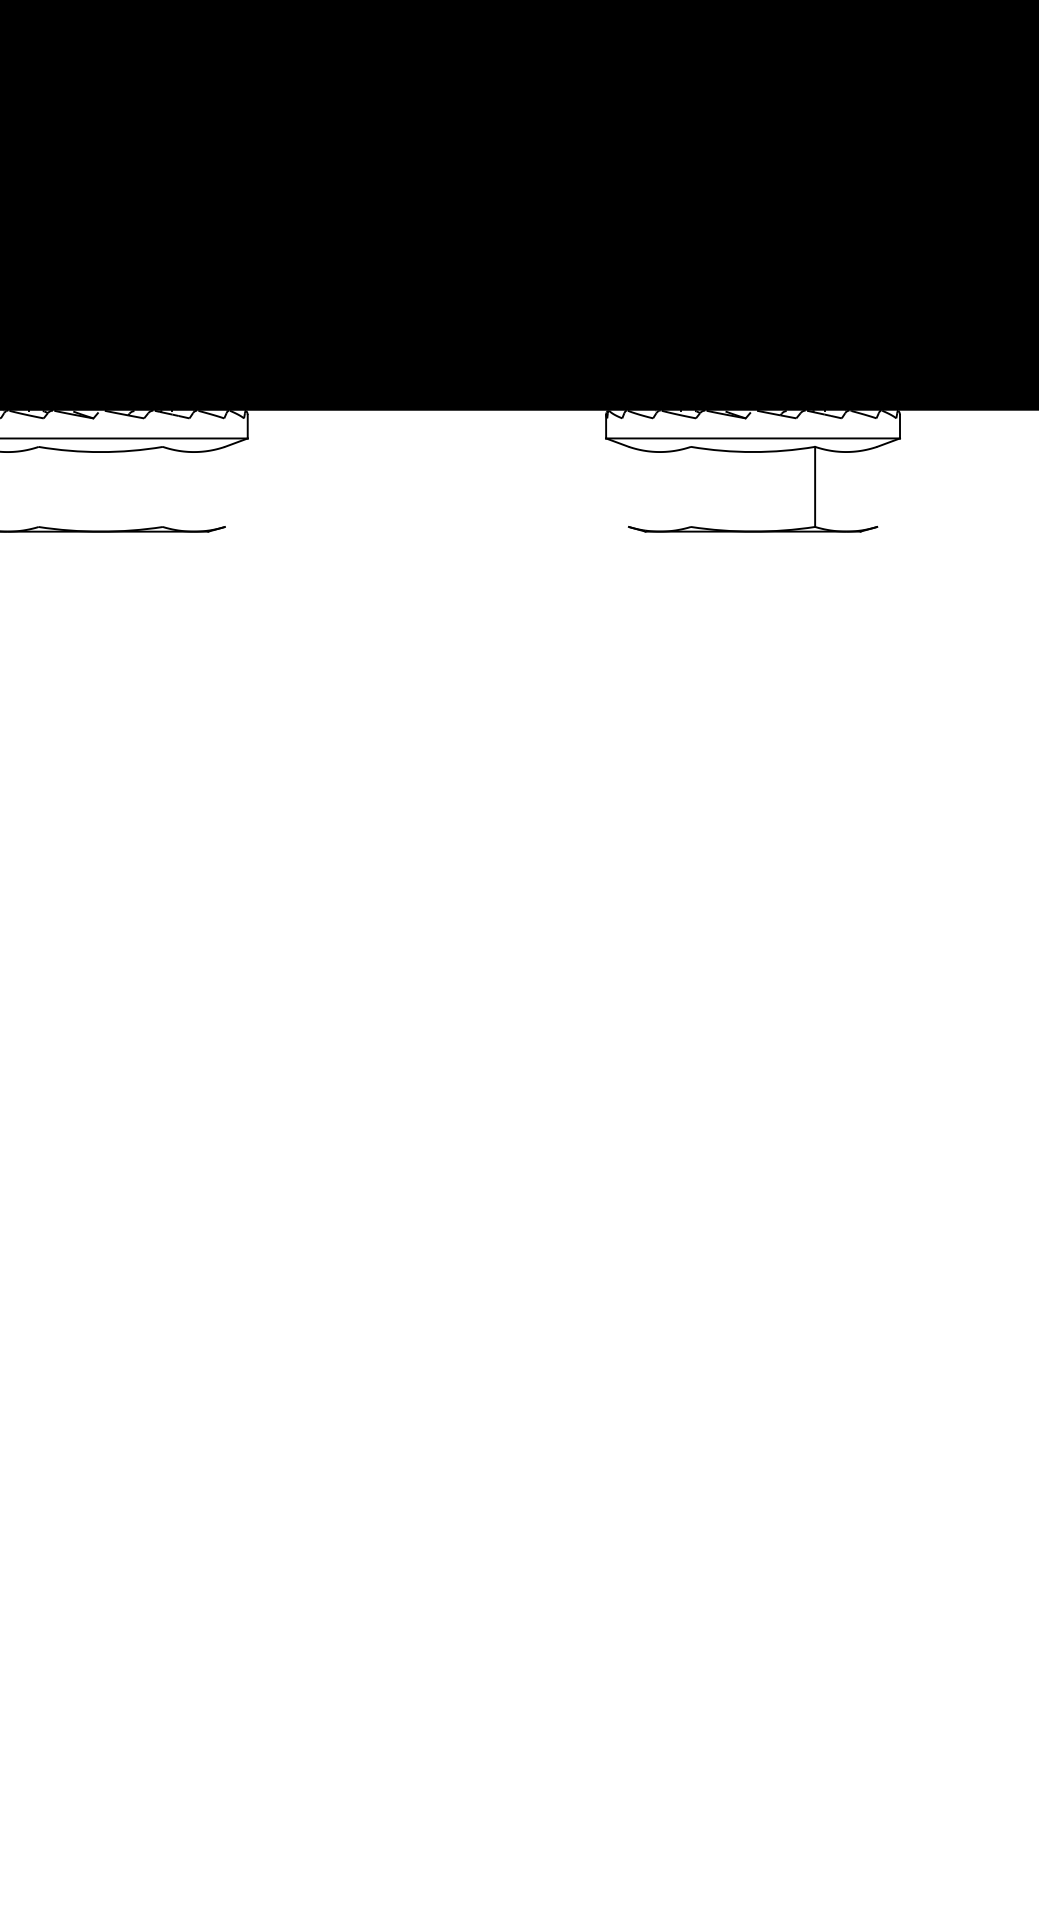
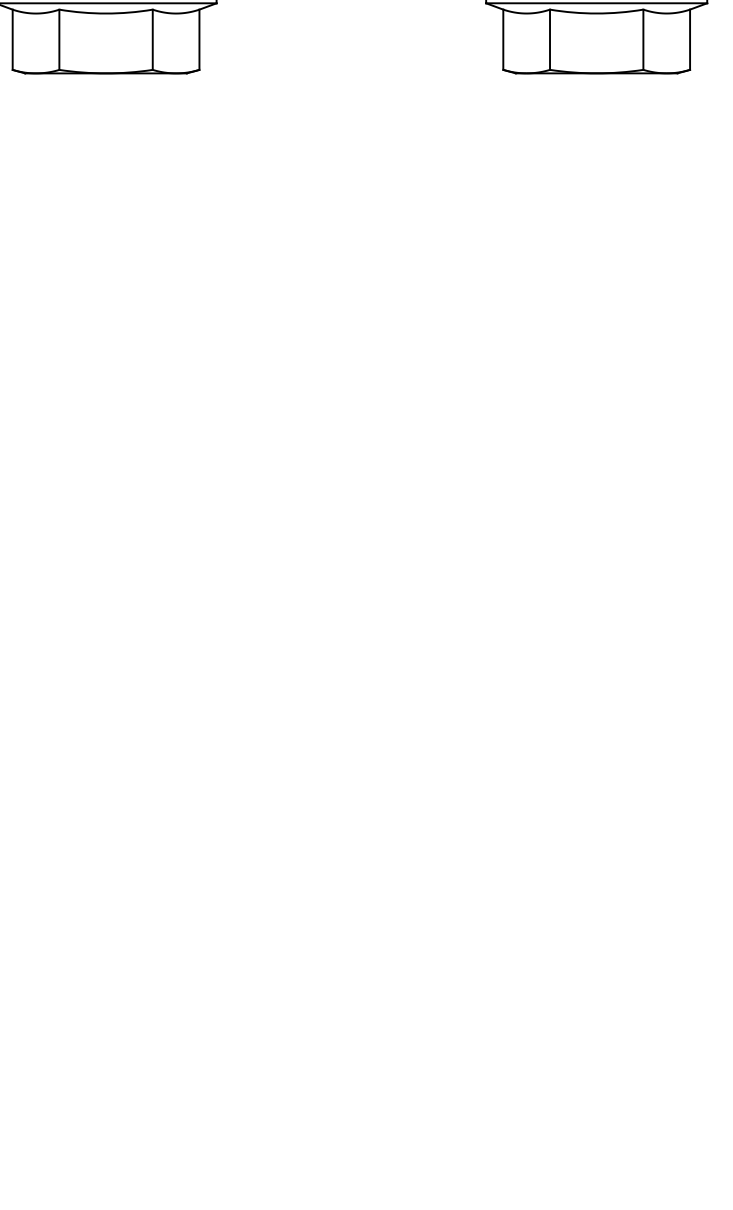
line: (38, 486) -> (59, 39), added
line: (162, 486) -> (152, 39), added
line: (224, 486) -> (199, 39), added
line: (628, 486) -> (503, 39), added
line: (690, 486) -> (549, 39), added
line: (877, 486) -> (690, 39), added

